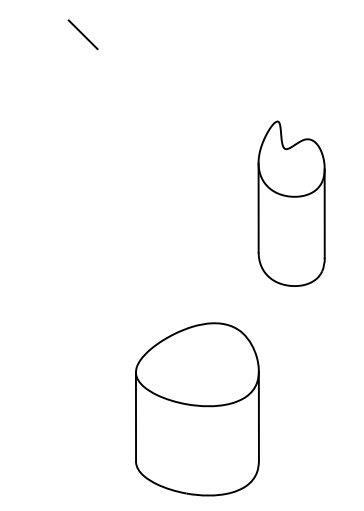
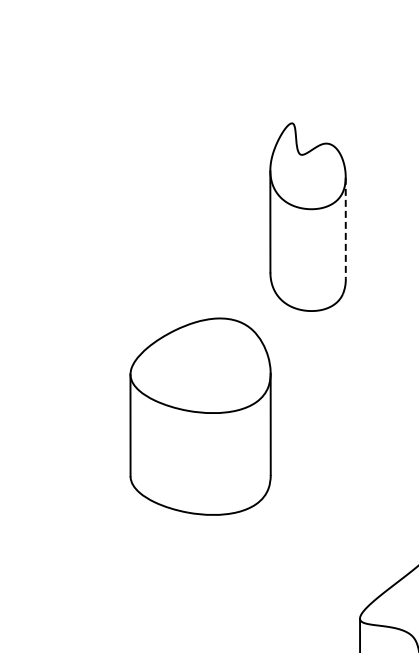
line: (82, 34) -> (69, 24), removed
line: (324, 213) -> (345, 228), solid -> dashed
part: (197, 409) -> (200, 416), moved

